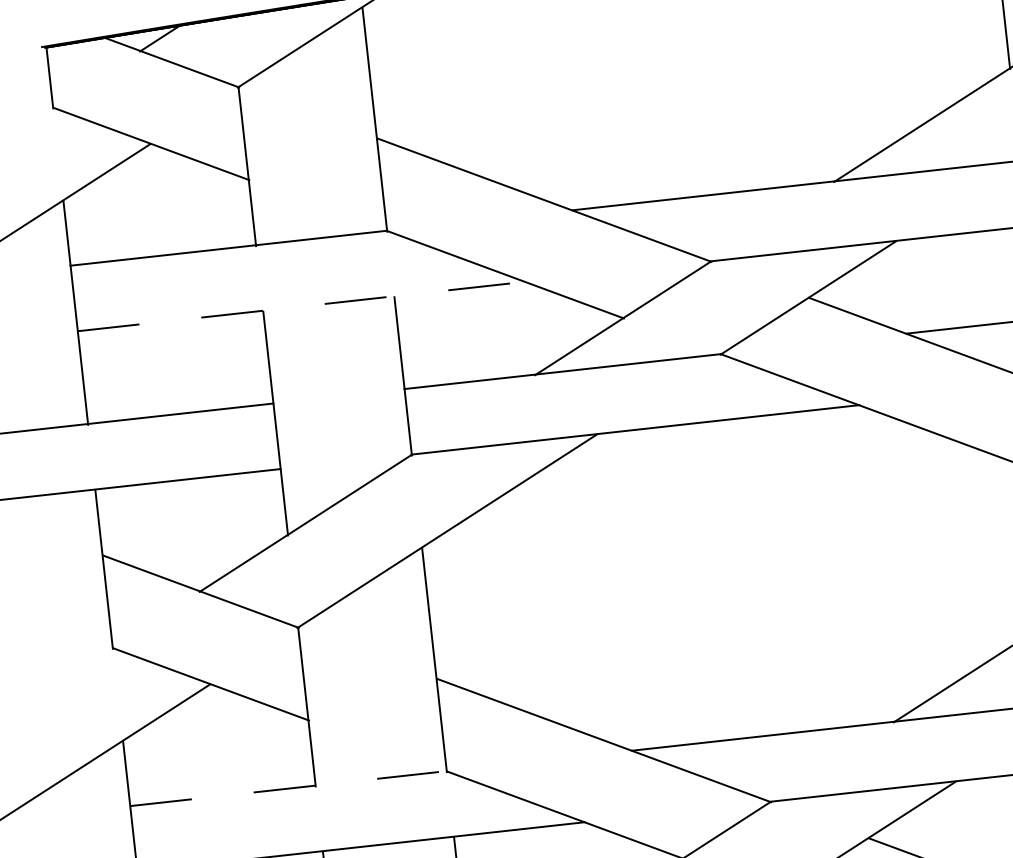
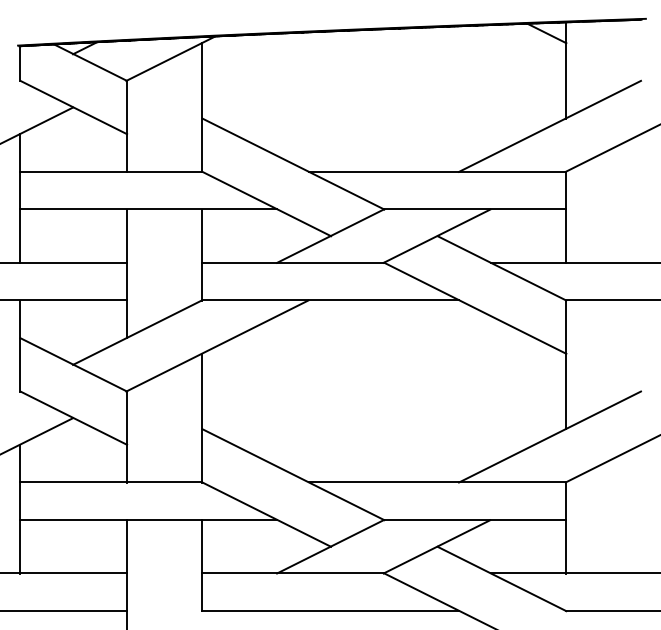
line: (301, 307) -> (148, 209), dashed -> solid
line: (289, 789) -> (111, 482), dashed -> solid

